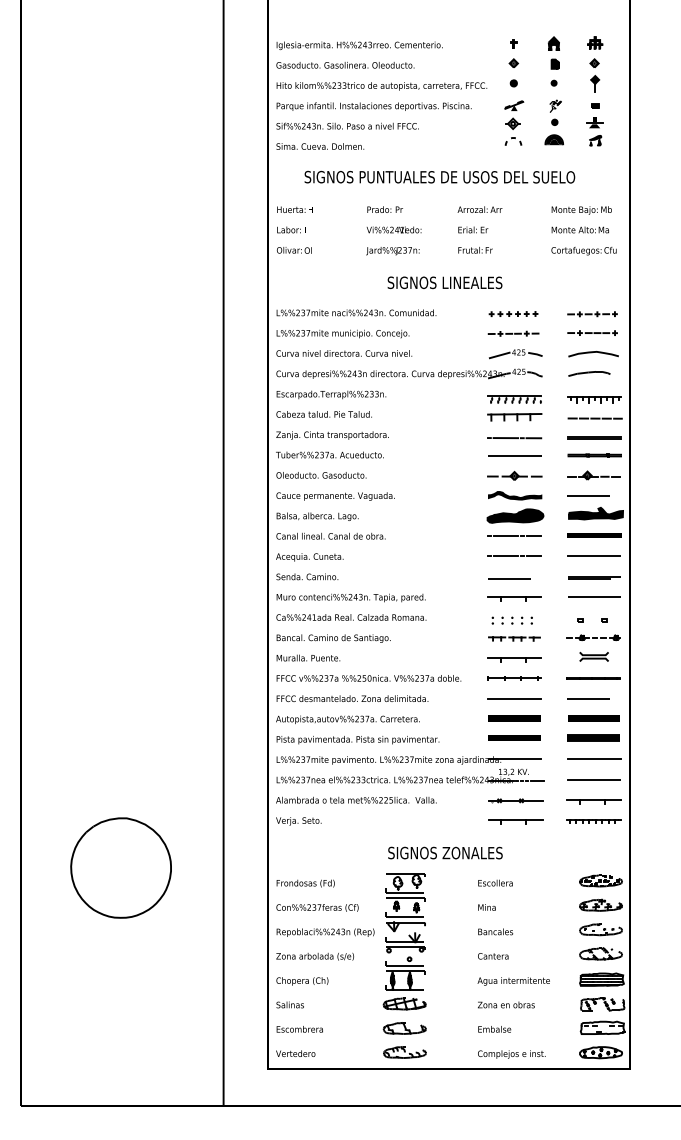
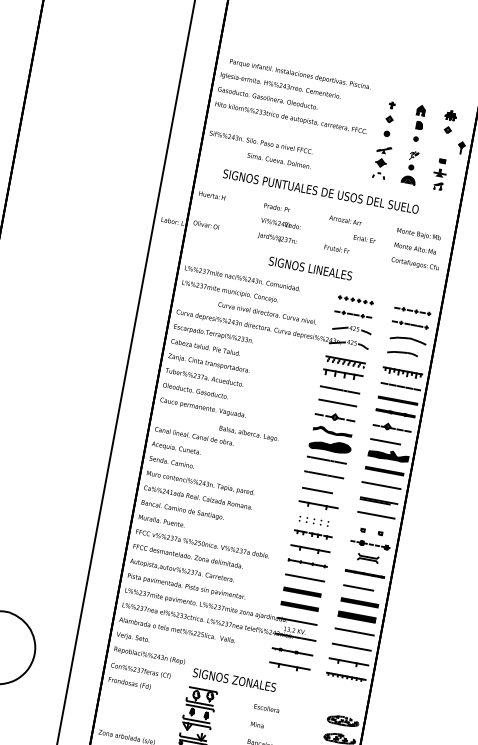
part: (595, 83) -> (461, 147), moved
text: (373, 106) -> (299, 74), moved
text: (320, 146) -> (279, 161), moved
text: (291, 229) -> (172, 220), moved
text: (473, 229) -> (365, 238), moved
text: (344, 353) -> (267, 313), moved
text: (317, 516) -> (249, 433), moved
text: (317, 907) -> (140, 670), moved
text: (325, 932) -> (149, 655), moved

